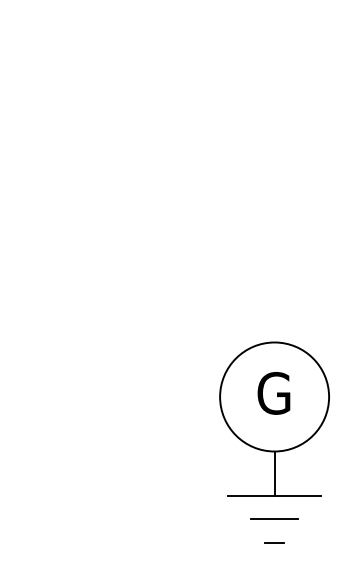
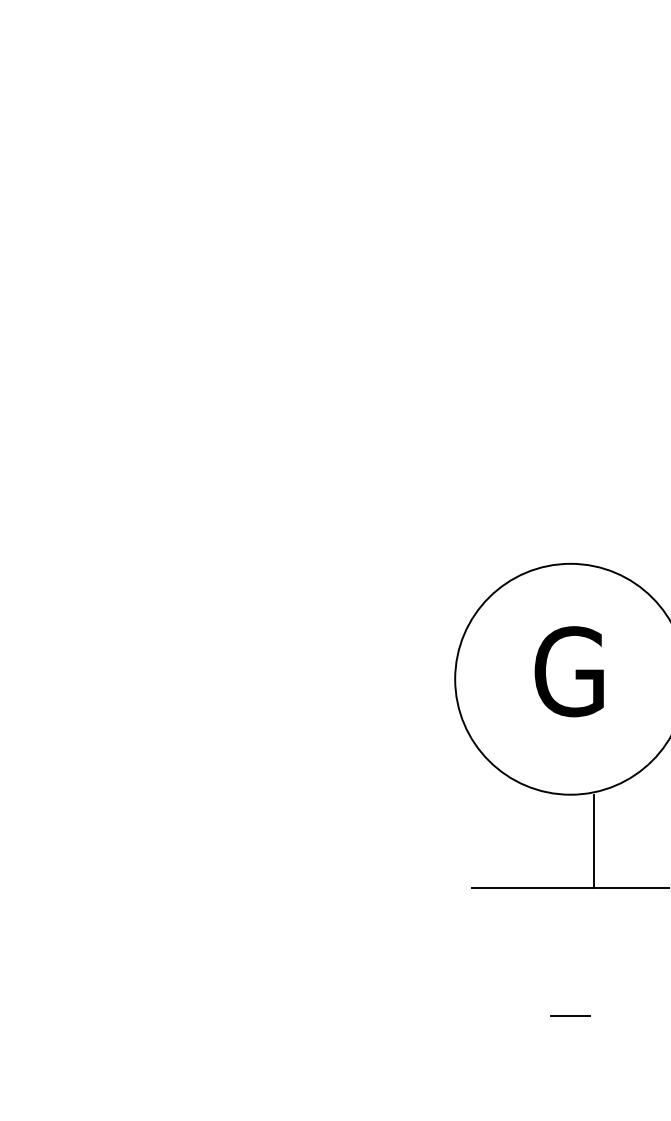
line: (274, 473) -> (593, 841), moved
line: (274, 519) -> (570, 938), removed
line: (274, 542) -> (570, 1014), moved

